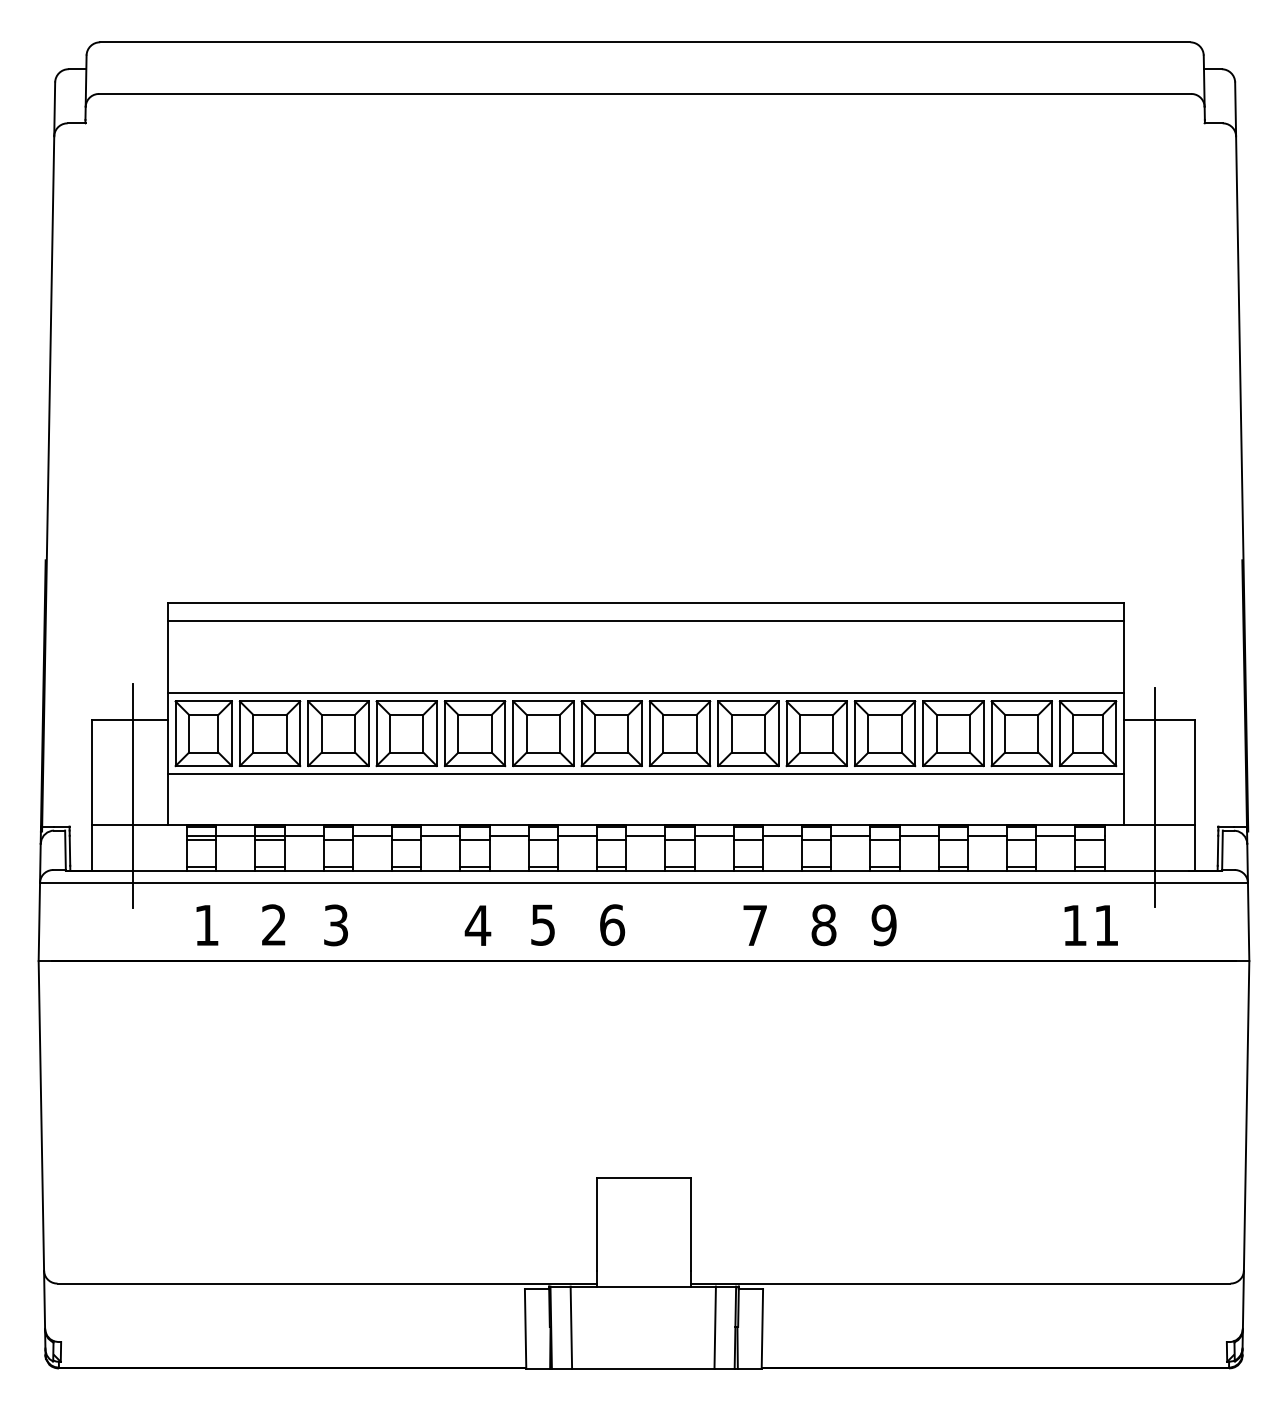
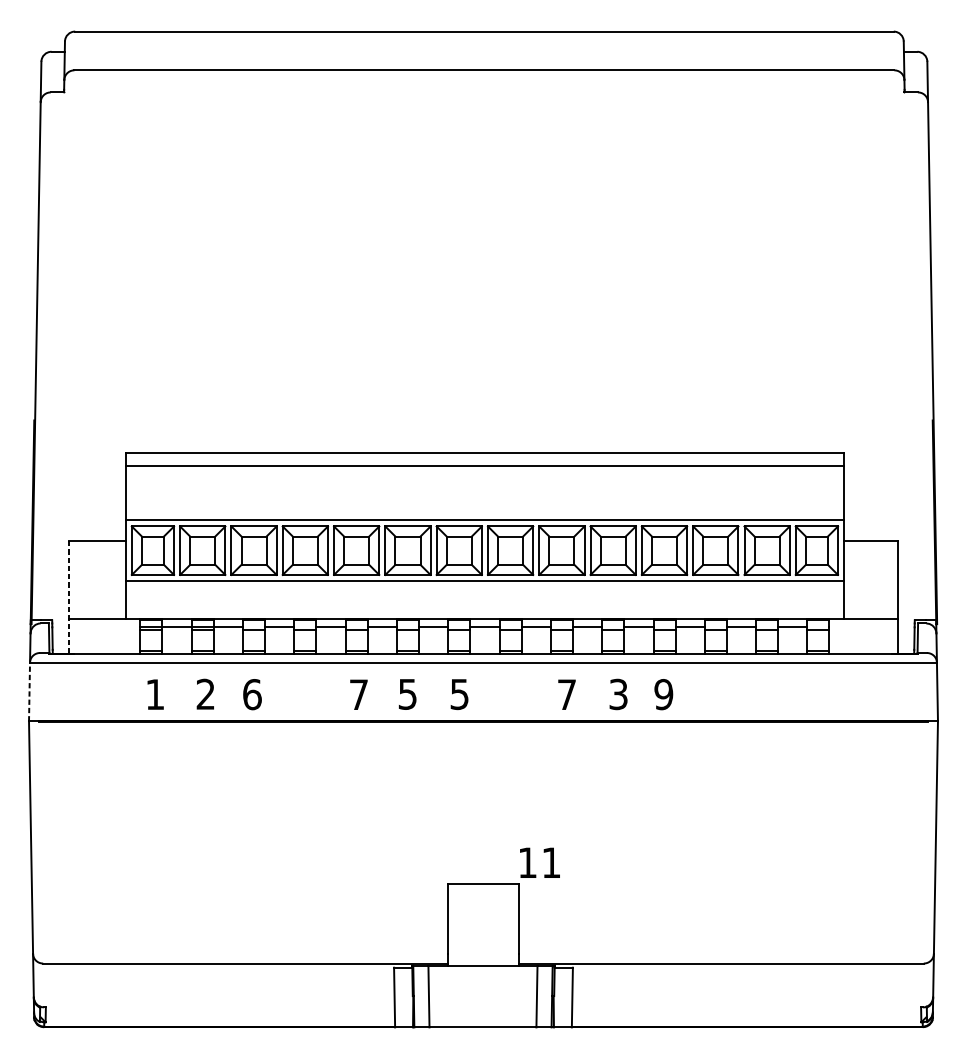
line: (92, 795) -> (69, 597), solid -> dashed
line: (132, 796) -> (99, 597), removed
line: (1155, 797) -> (867, 598), removed
line: (39, 921) -> (29, 691), solid -> dashed
text: (612, 924) -> (459, 693), 6 -> 5
text: (335, 925) -> (251, 694), 3 -> 6
text: (477, 925) -> (358, 694), 4 -> 7
text: (823, 925) -> (618, 694), 8 -> 3
text: (1090, 925) -> (539, 862), moved

